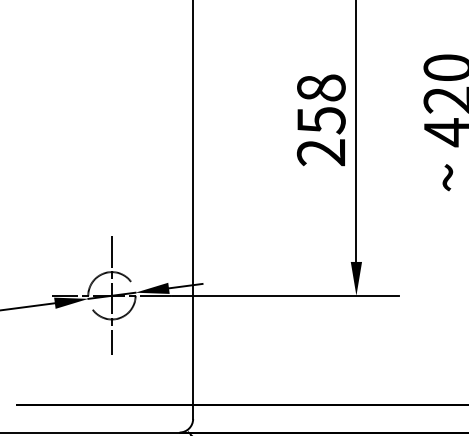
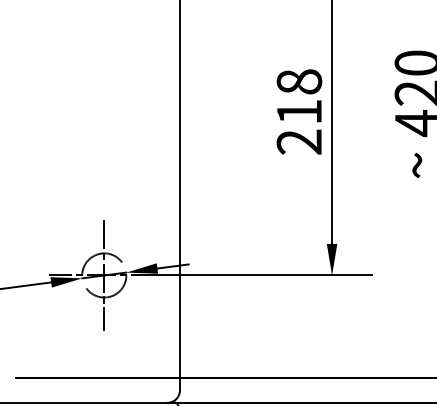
text: (321, 120) -> (299, 112), 258 -> 218

